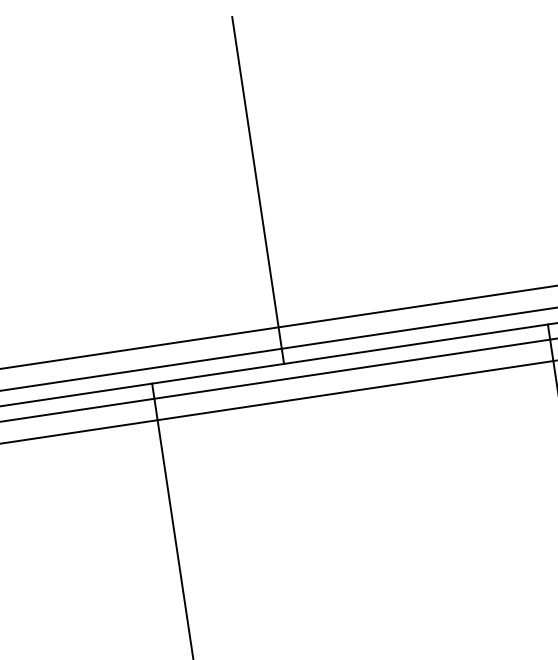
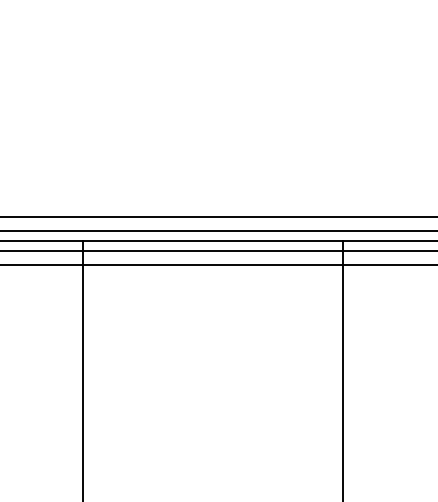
line: (258, 190) -> (169, 126), removed

